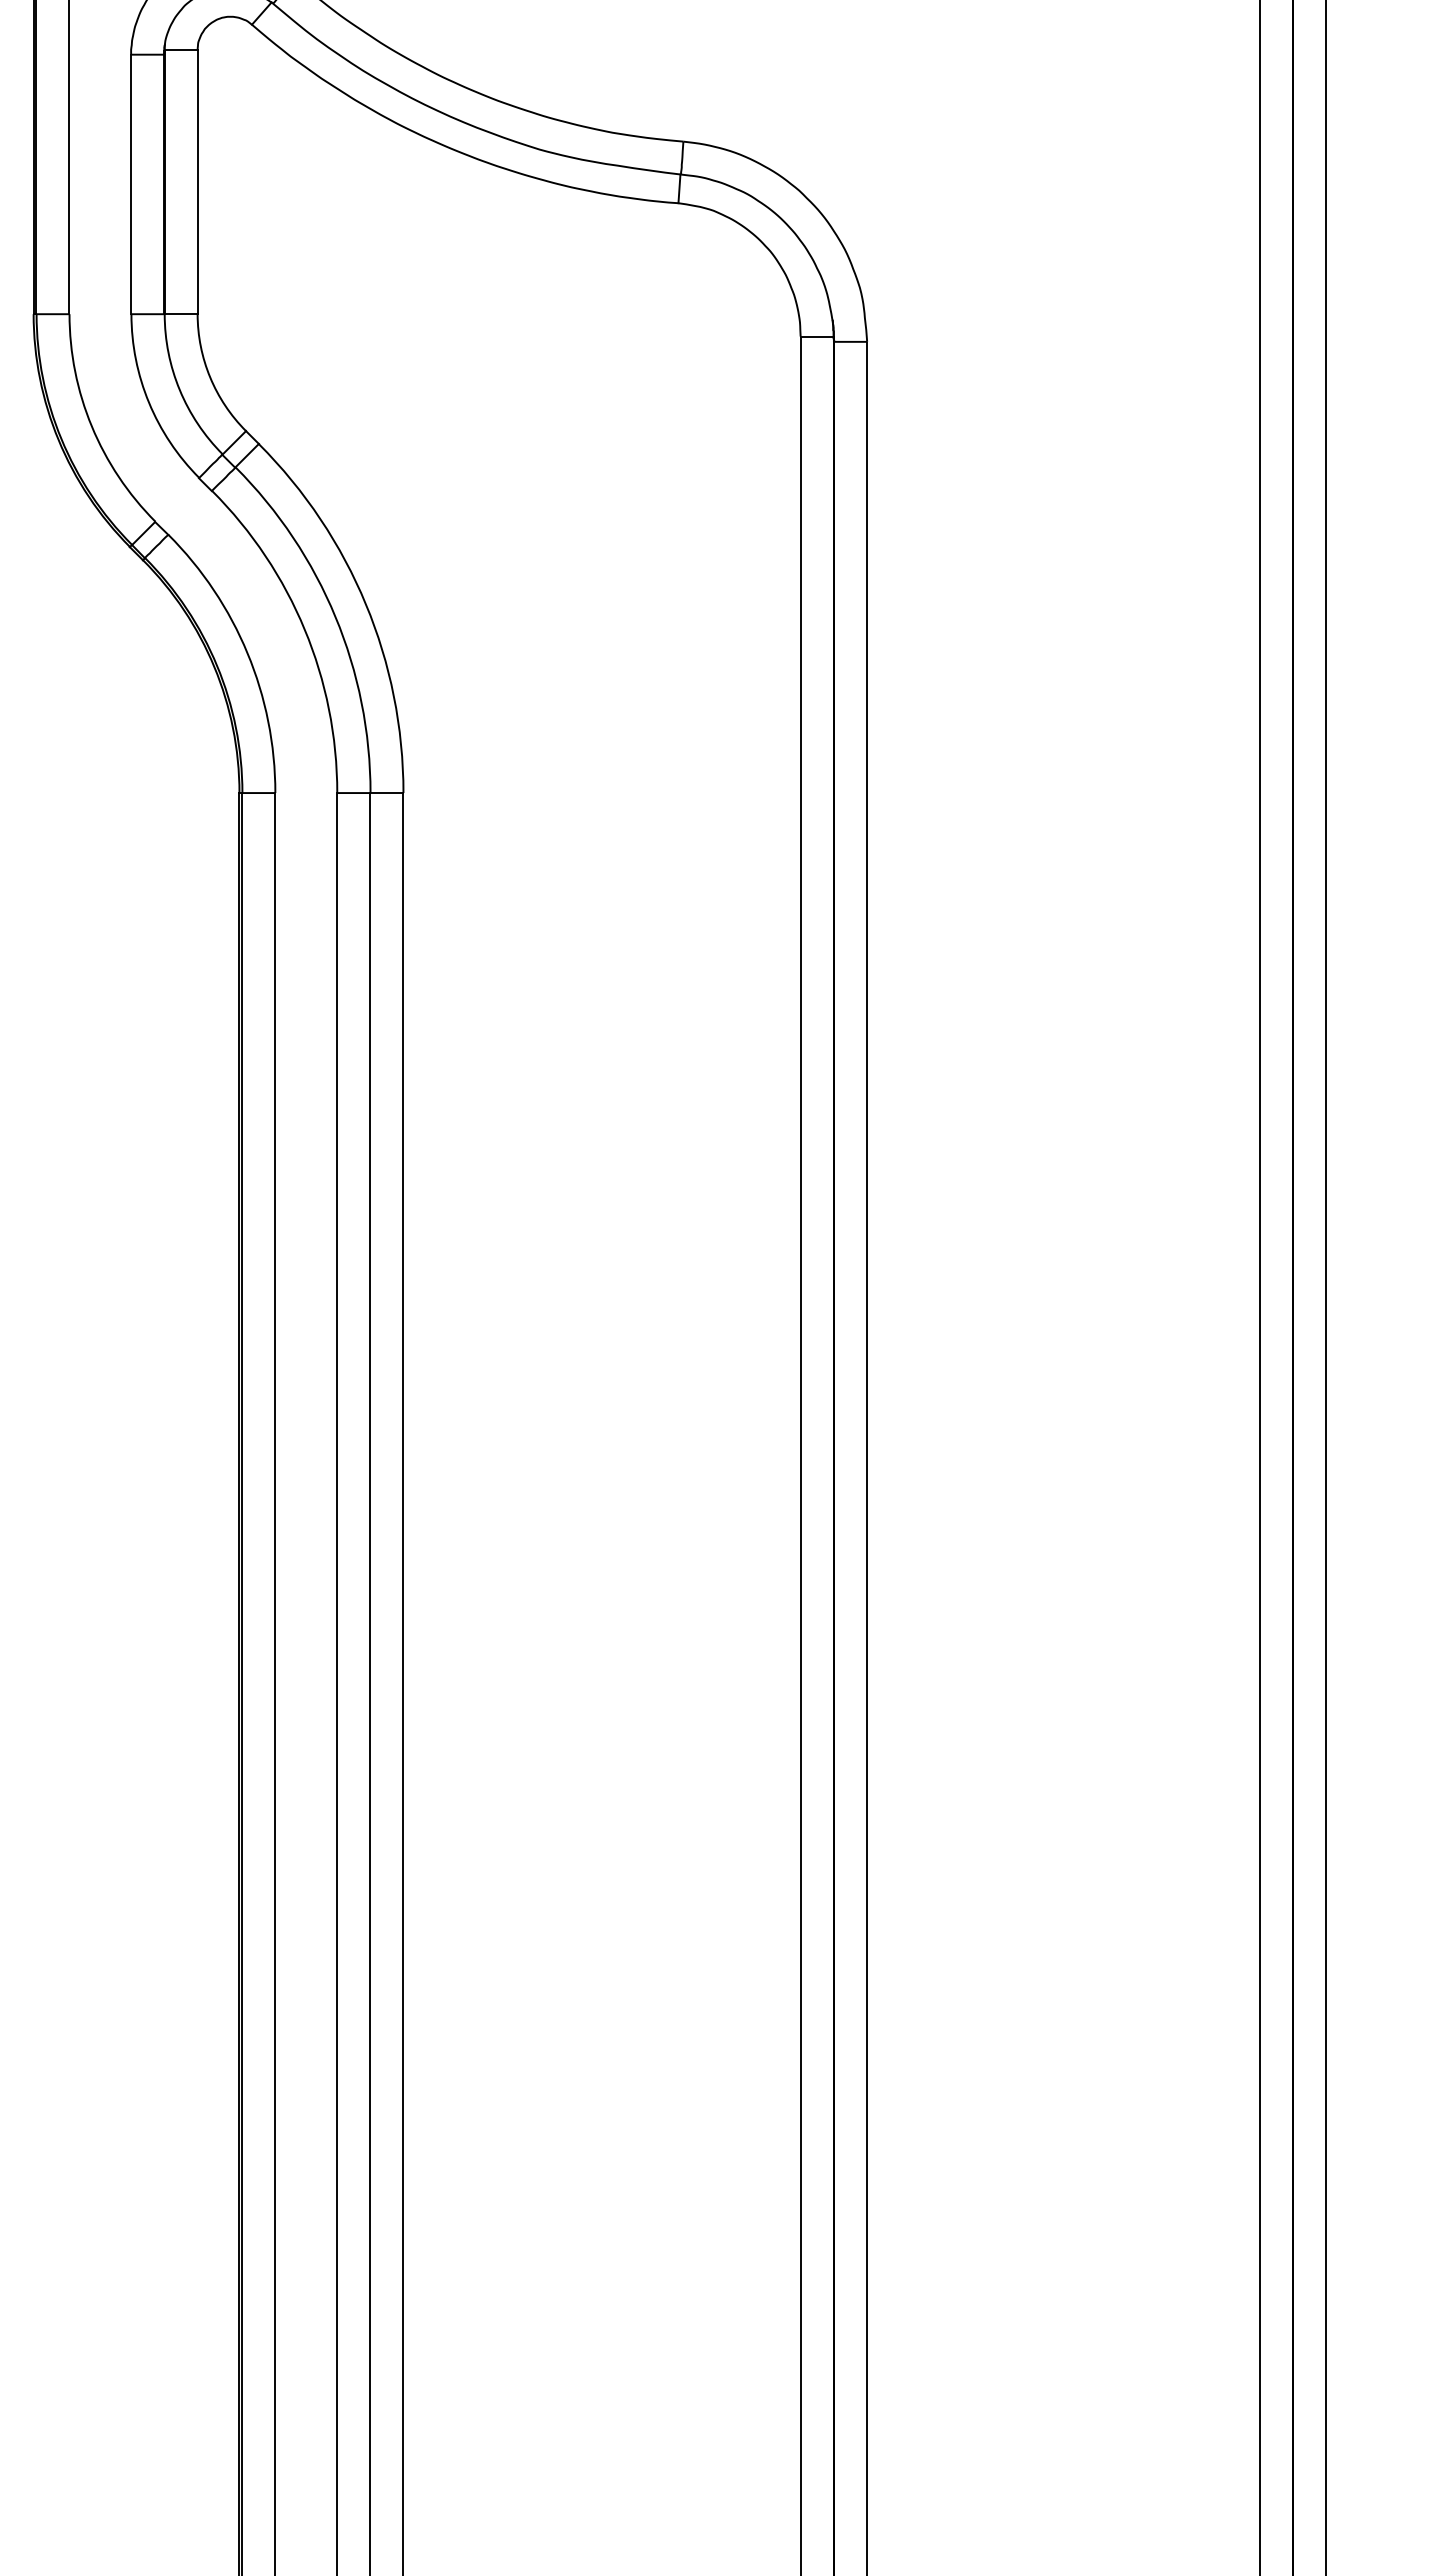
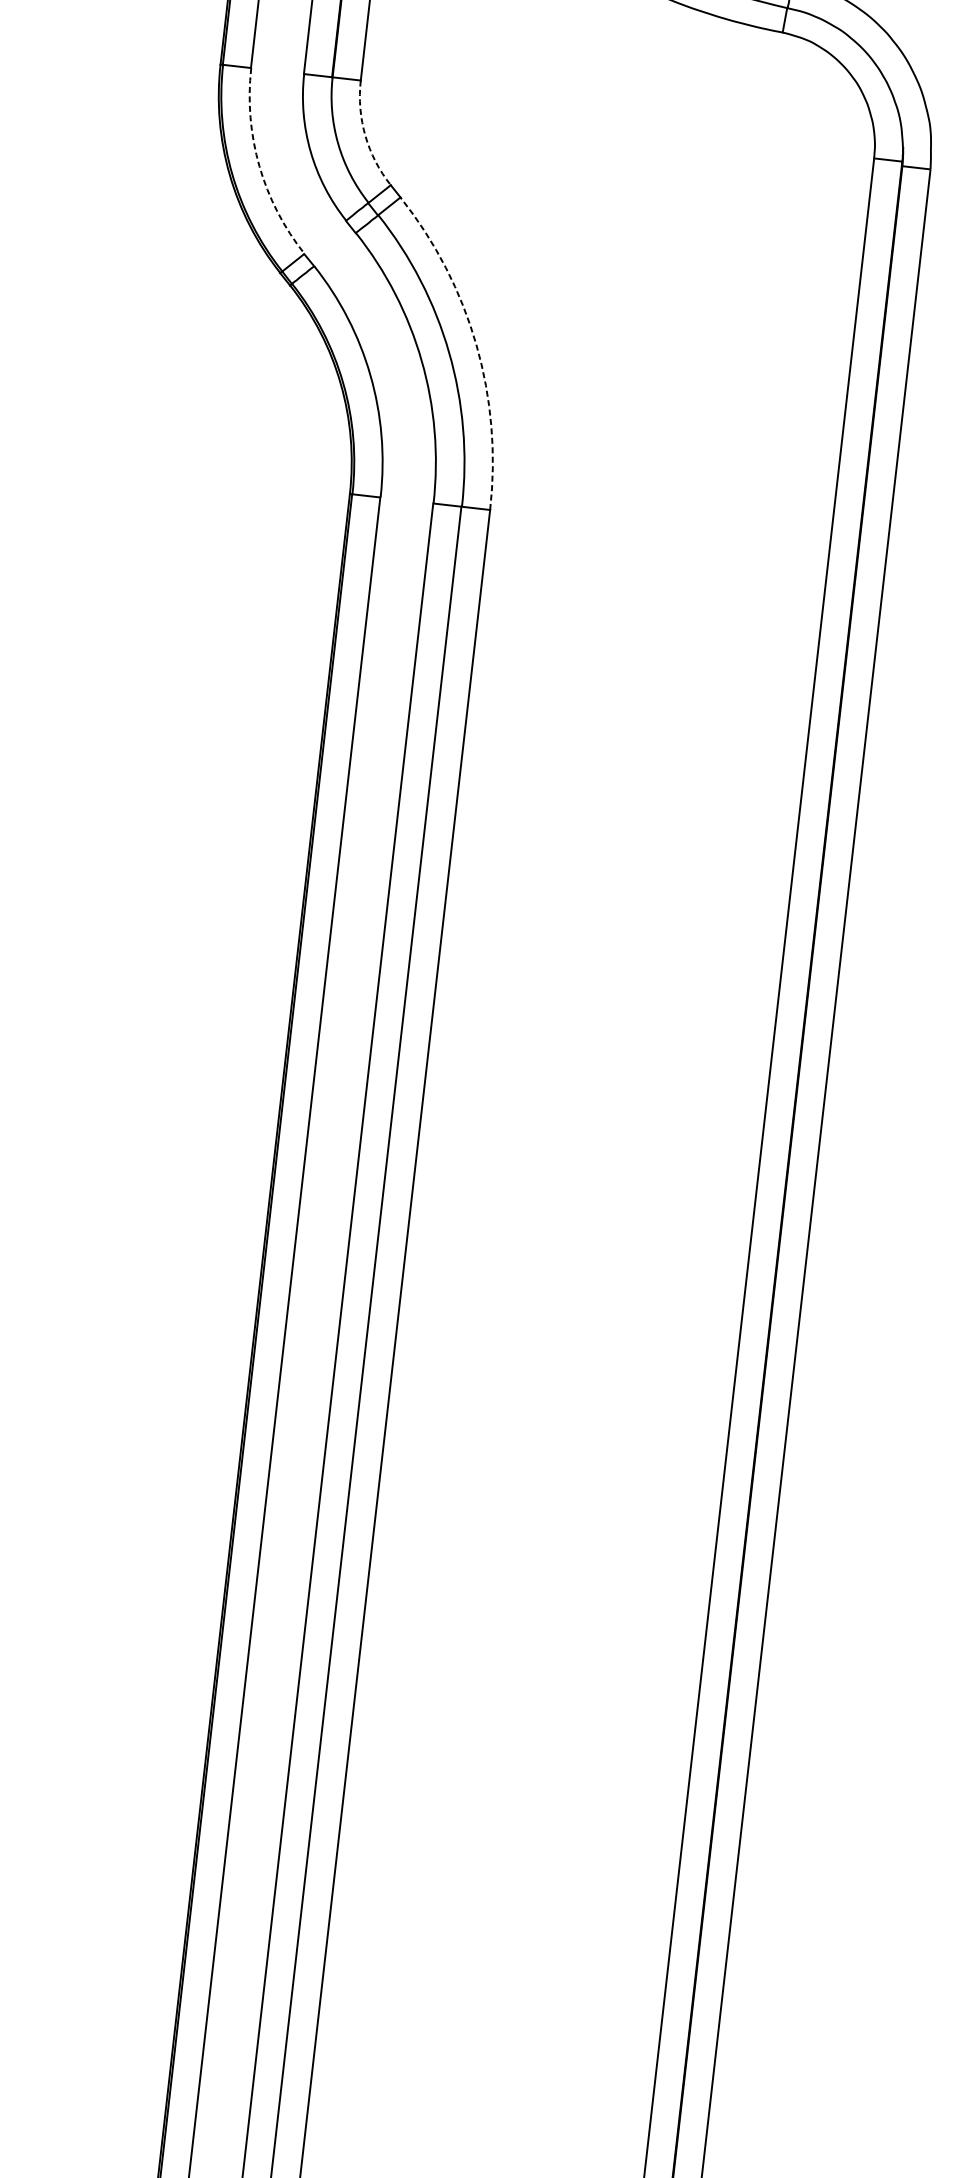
arc: (210, 377) -> (365, 135), solid -> dashed
arc: (91, 426) -> (259, 166), solid -> dashed
arc: (365, 604) -> (476, 345), solid -> dashed

